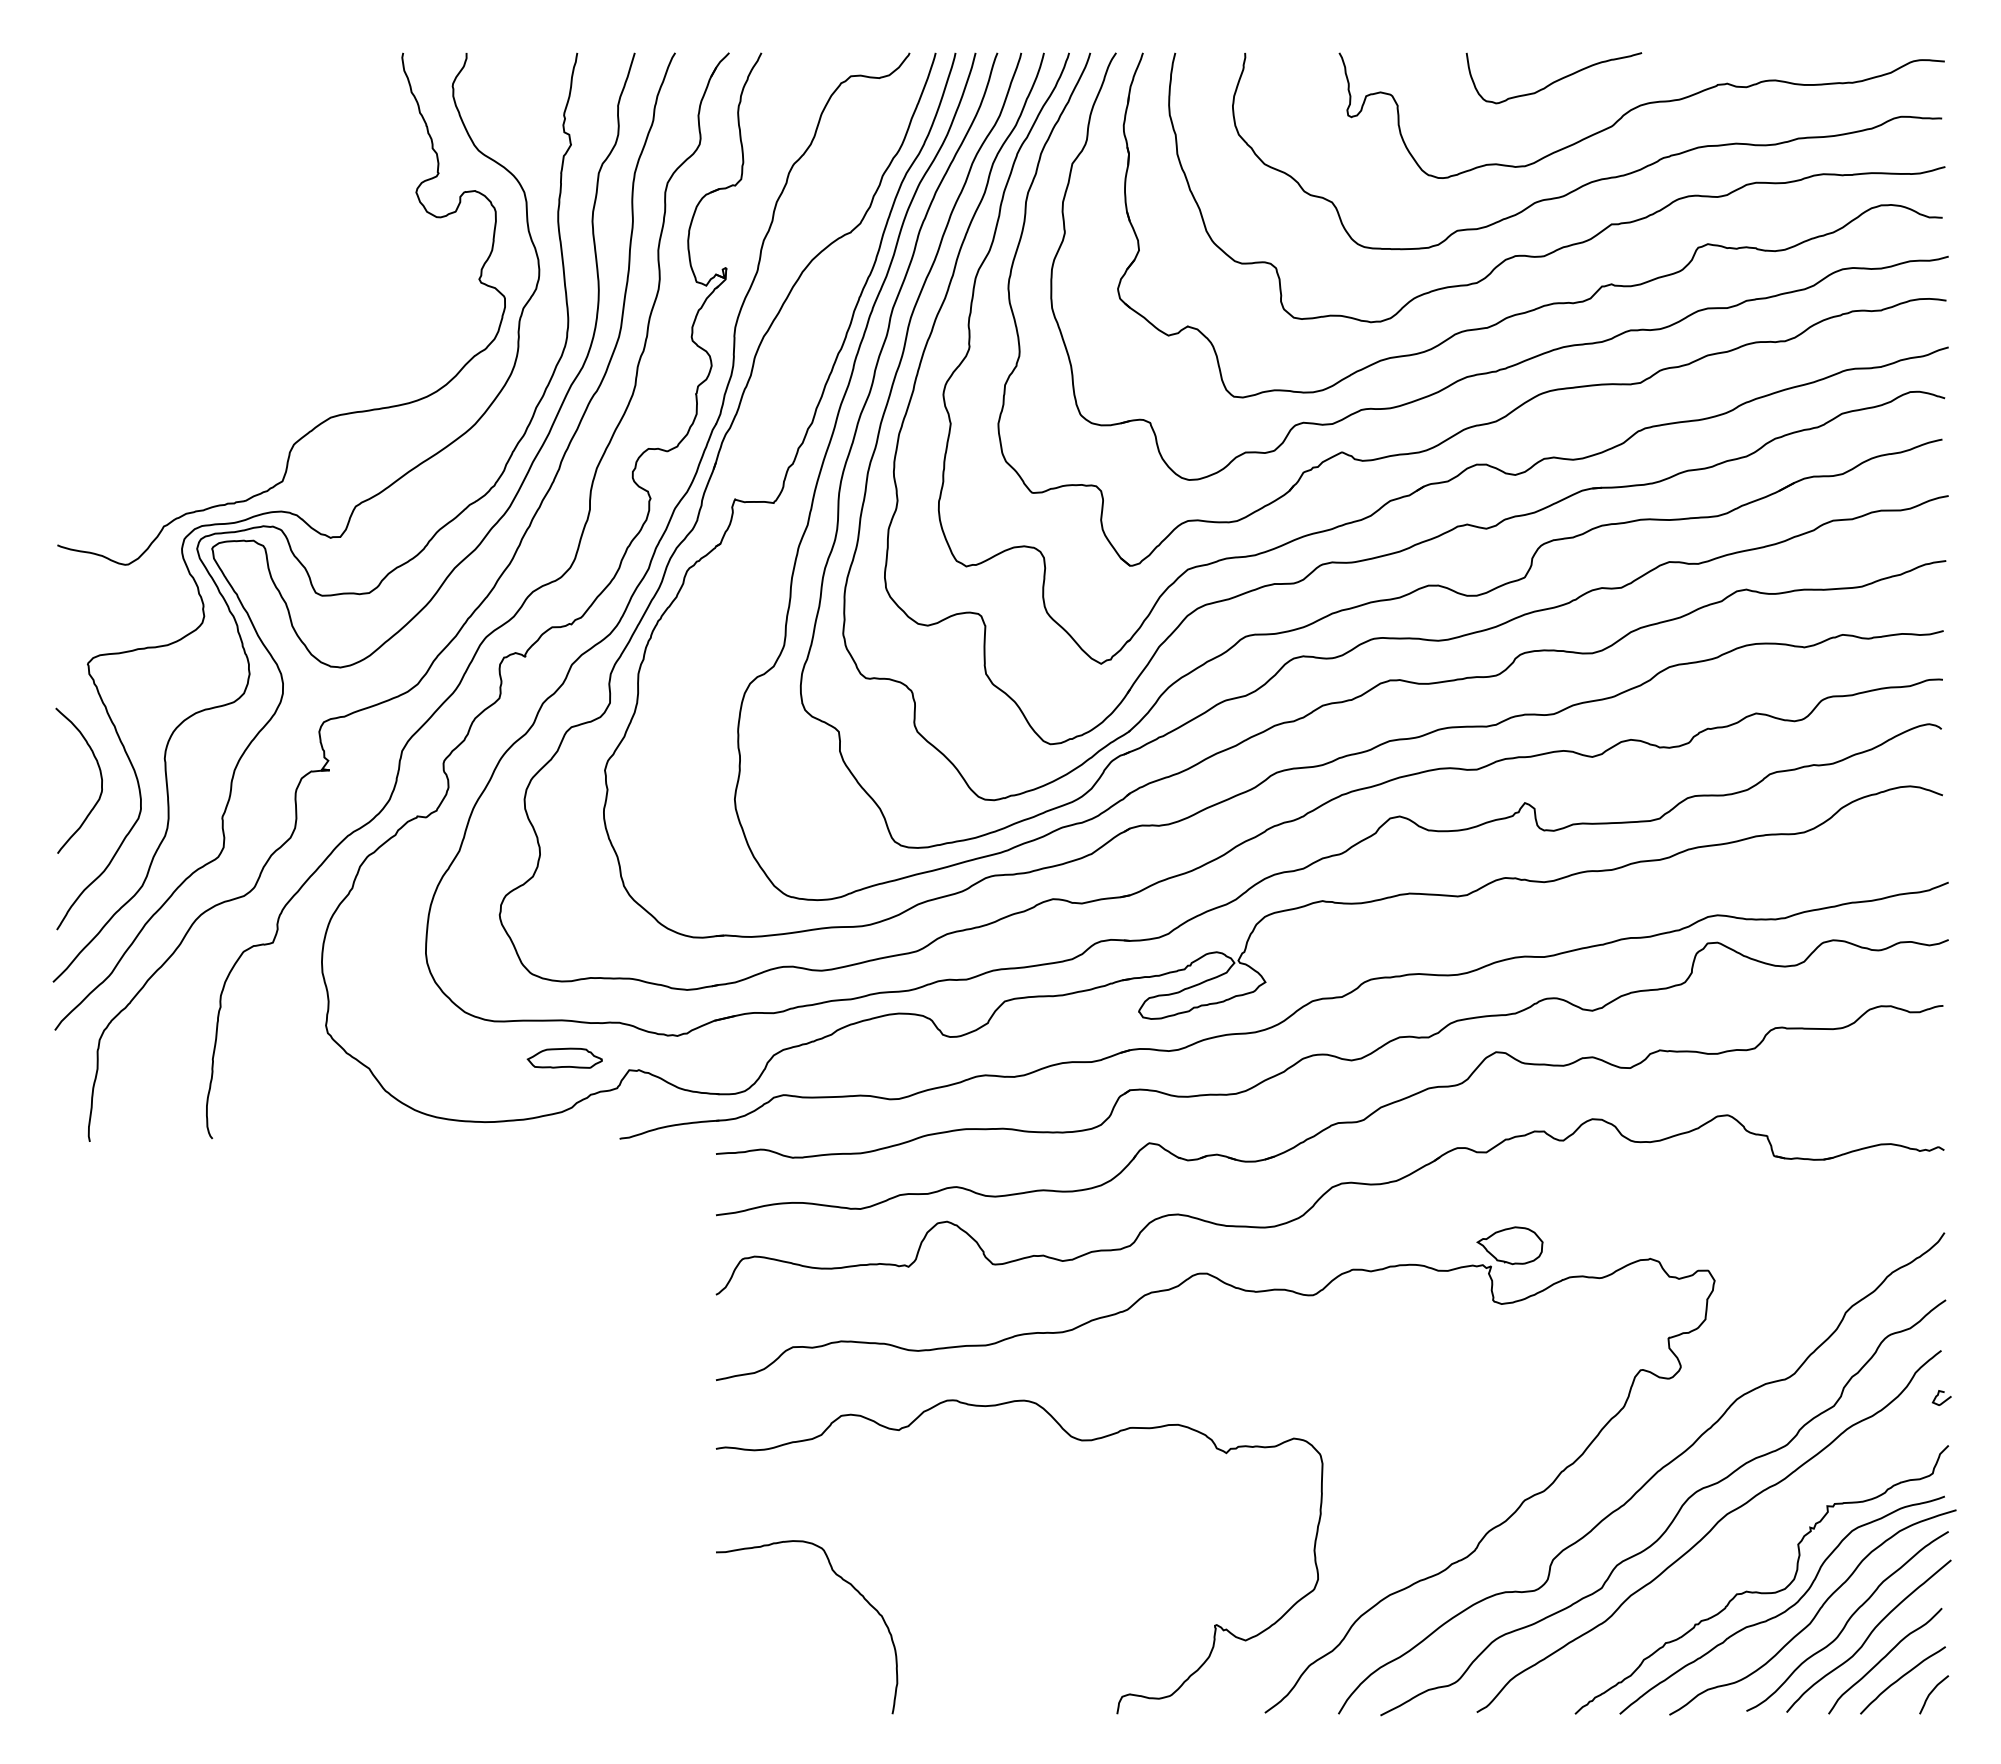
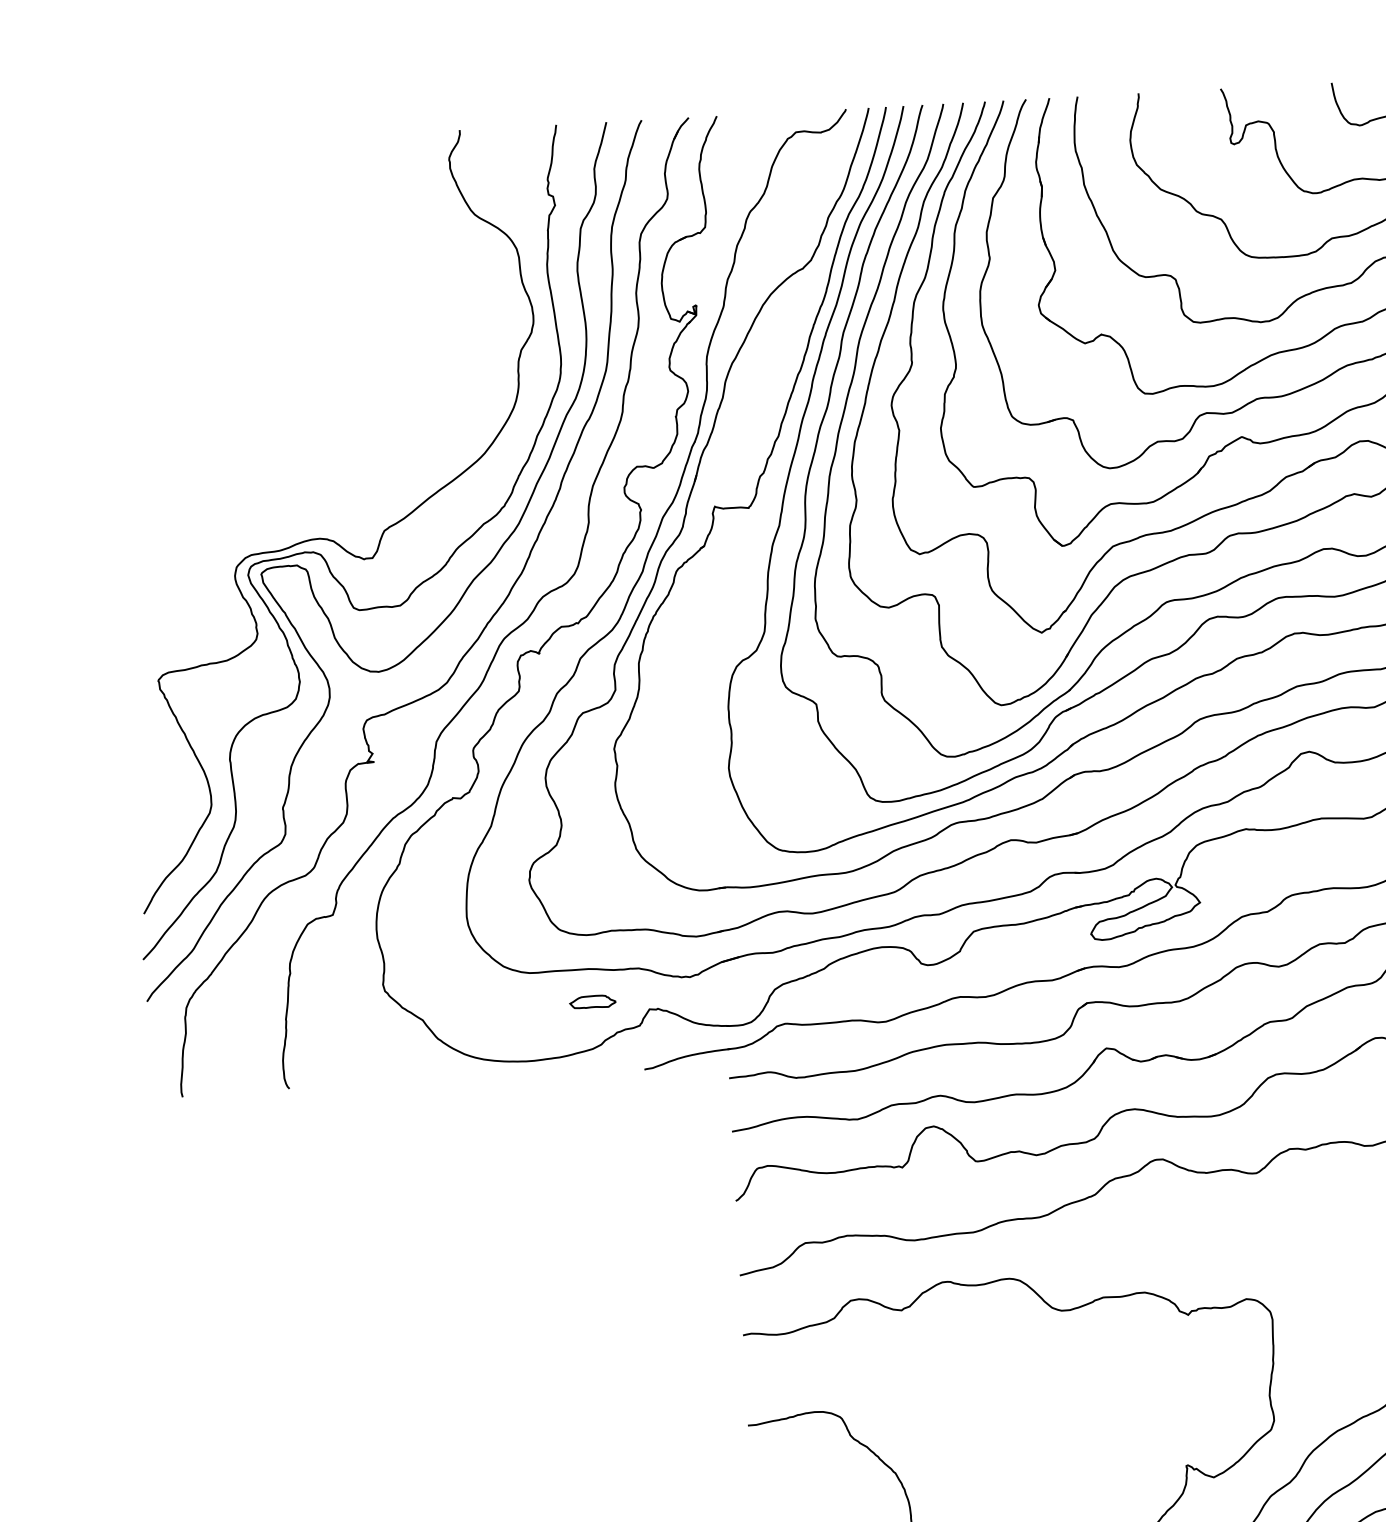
curve: (330, 416) -> (358, 453), removed
curve: (100, 777) -> (174, 779), removed
part: (564, 1057) -> (592, 1001), size x0.7

